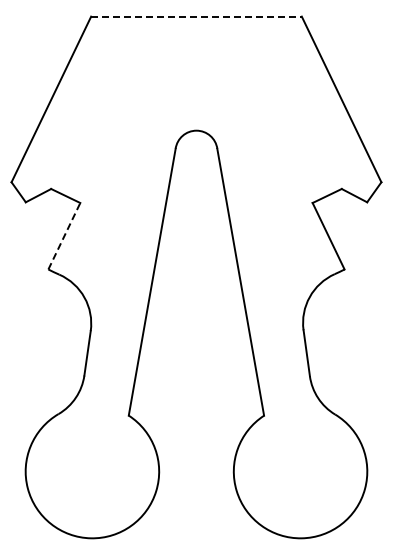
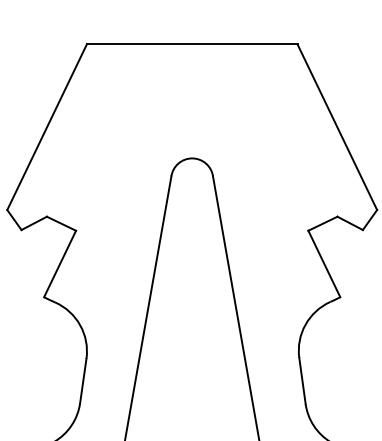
line: (196, 16) -> (192, 44), dashed -> solid
line: (64, 236) -> (60, 264), dashed -> solid

